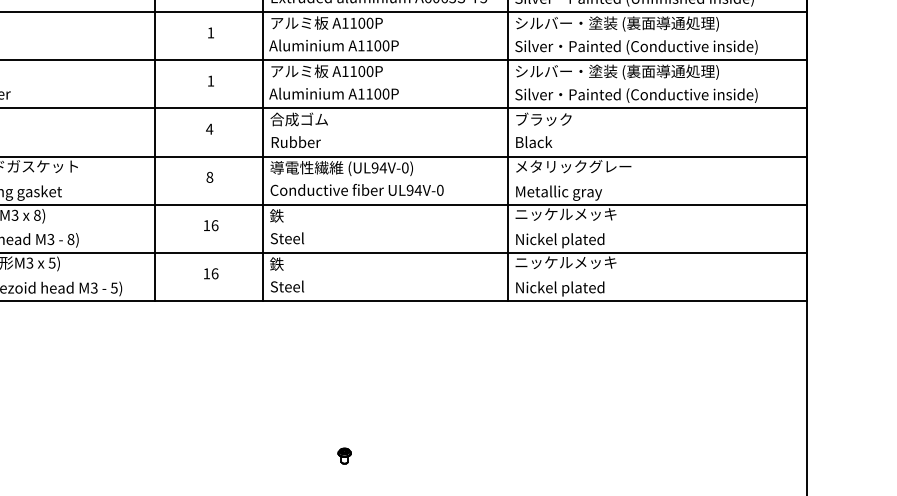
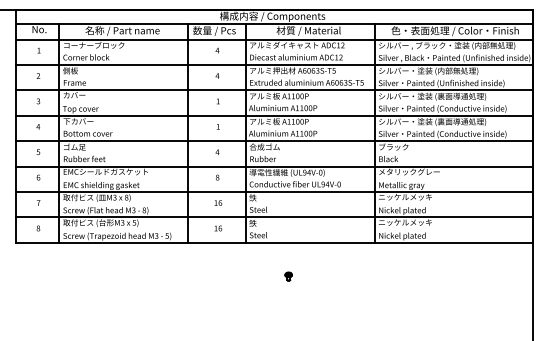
part: (344, 455) -> (288, 276), moved

